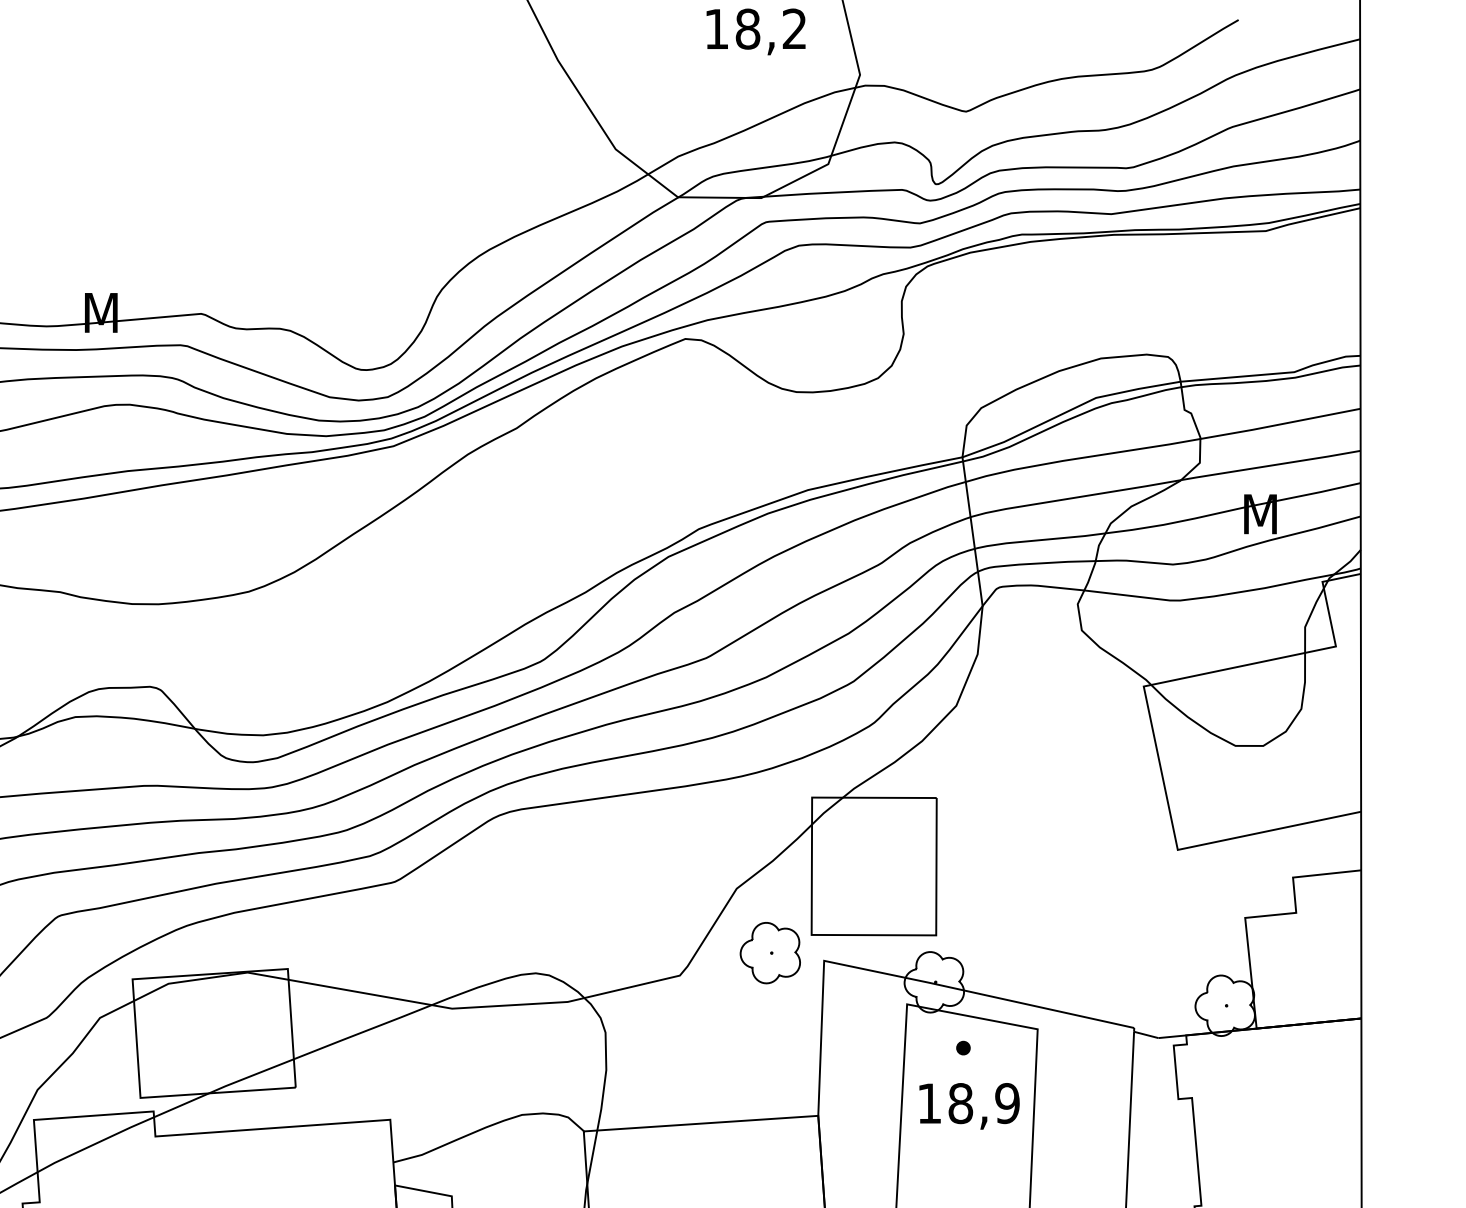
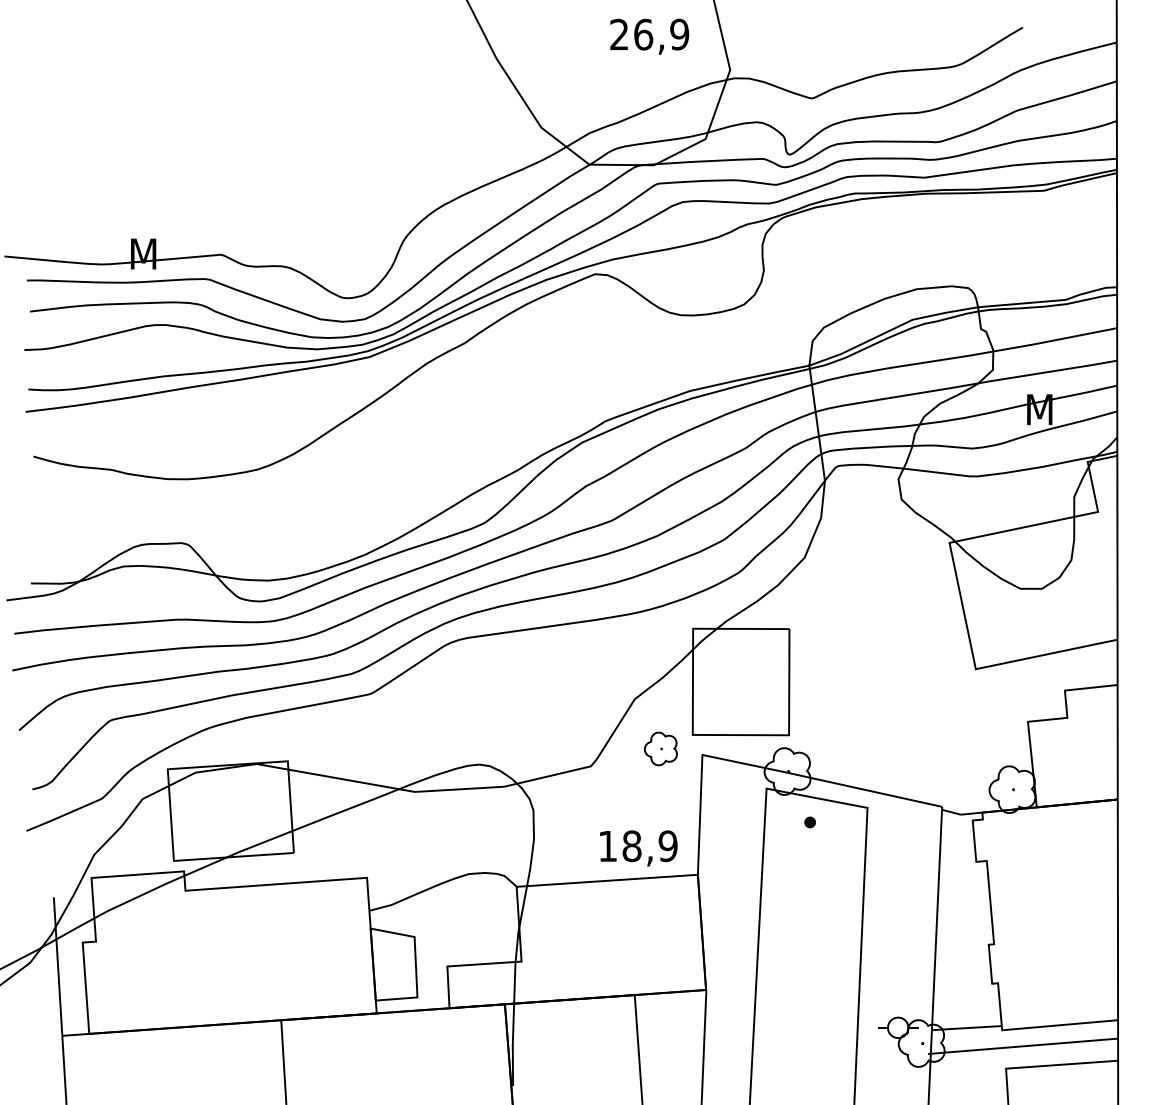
text: (755, 28) -> (649, 34), 18,2 -> 26,9
part: (769, 952) -> (660, 748), size x0.7
text: (969, 1106) -> (638, 848), moved

